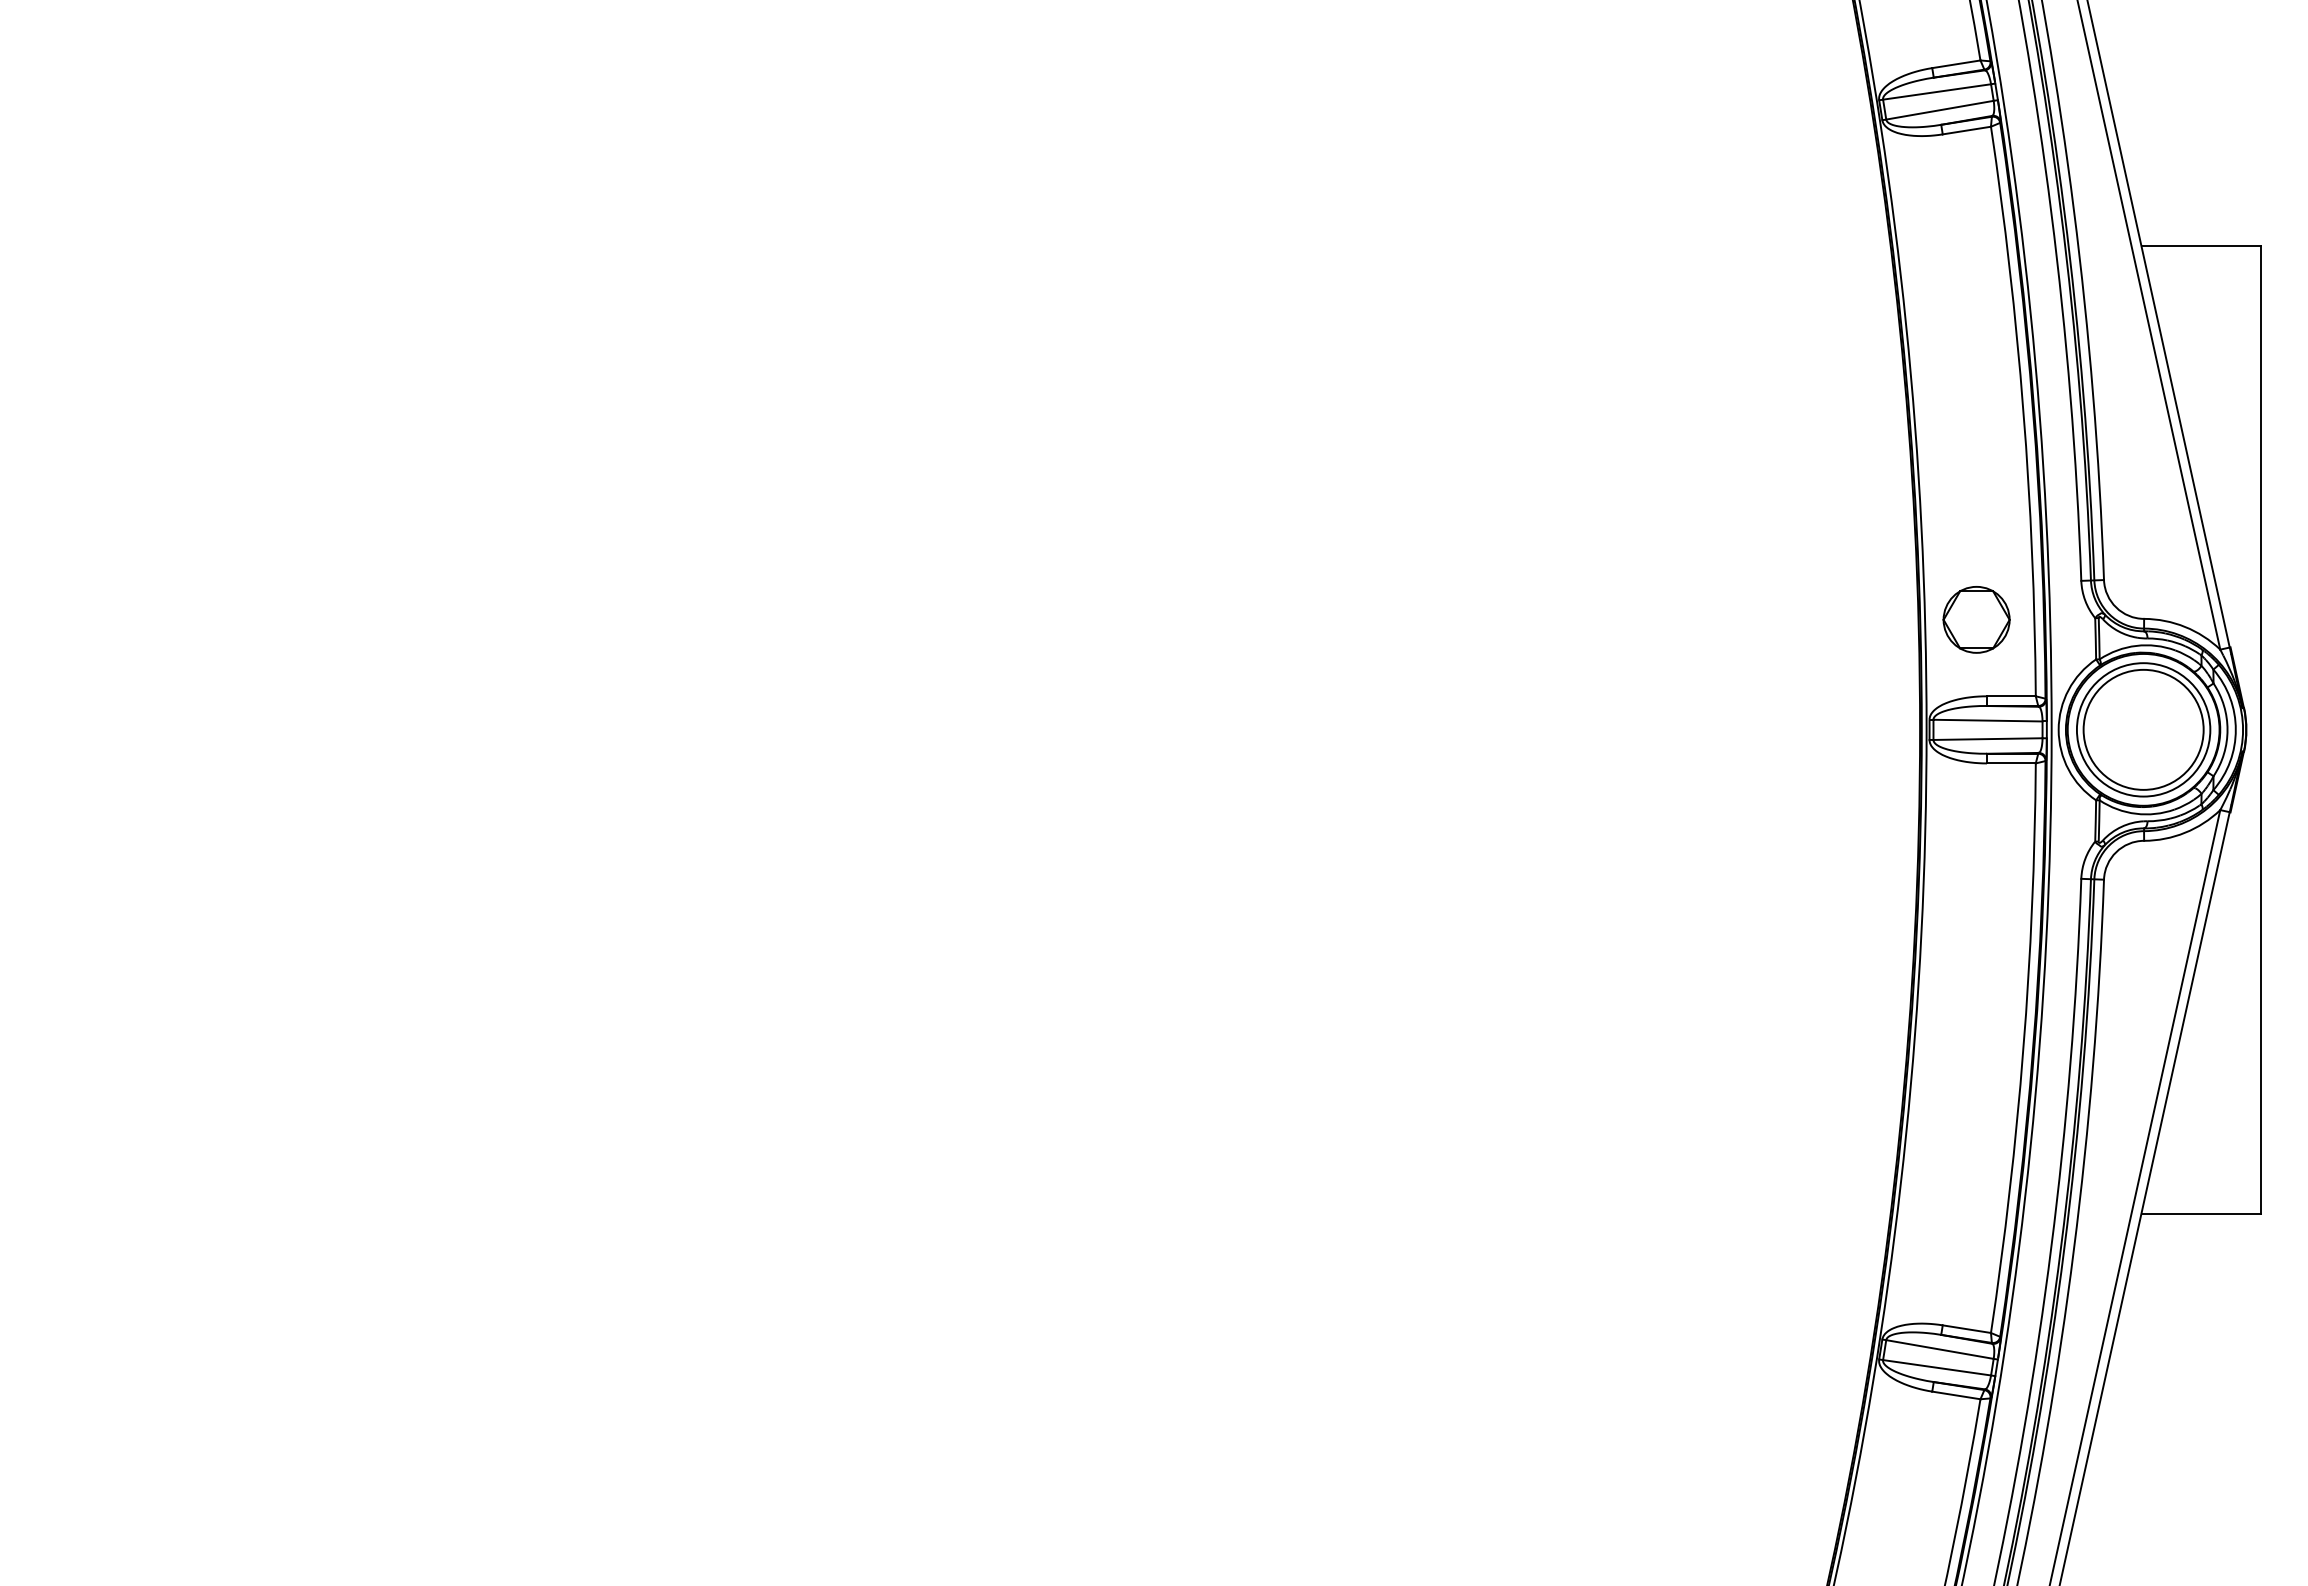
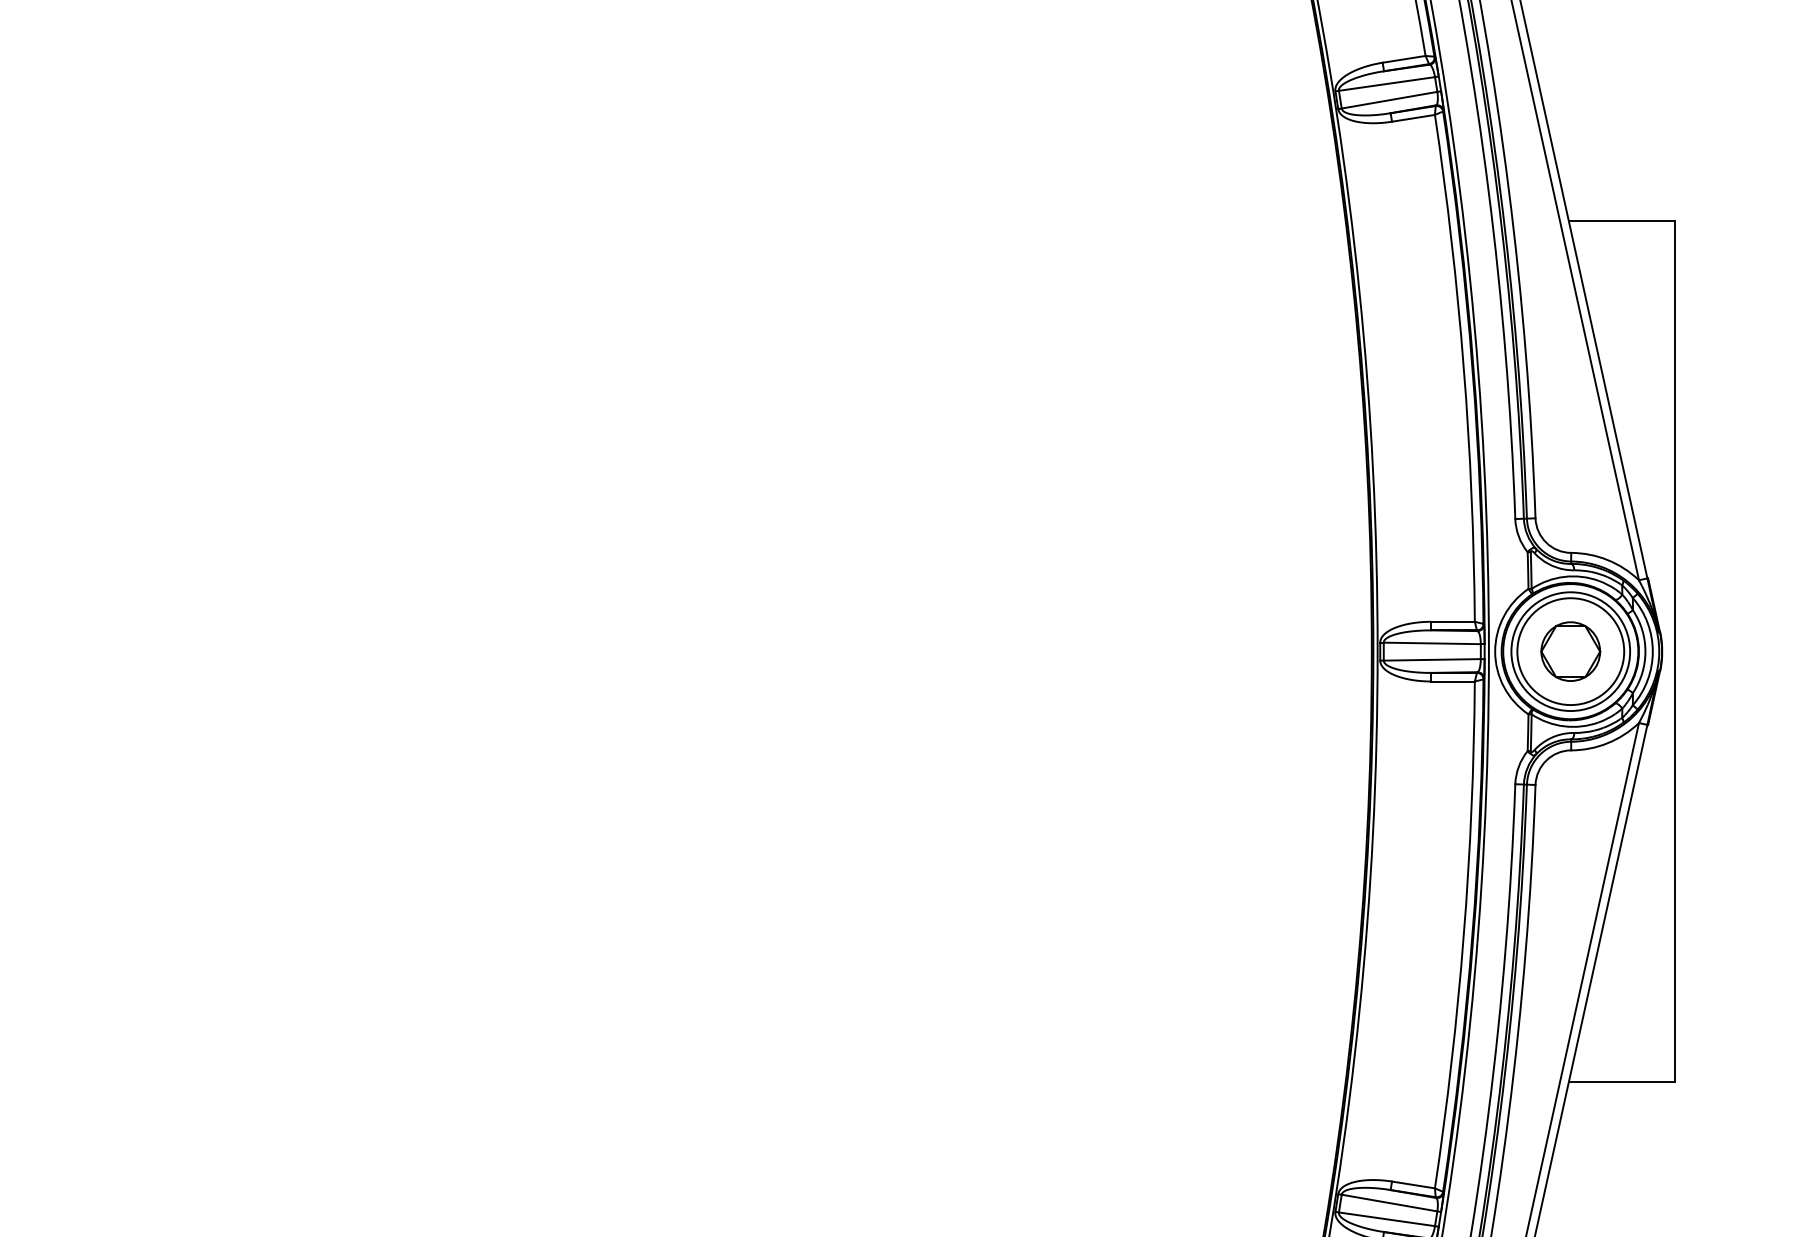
part: (1976, 619) -> (1570, 651), moved

